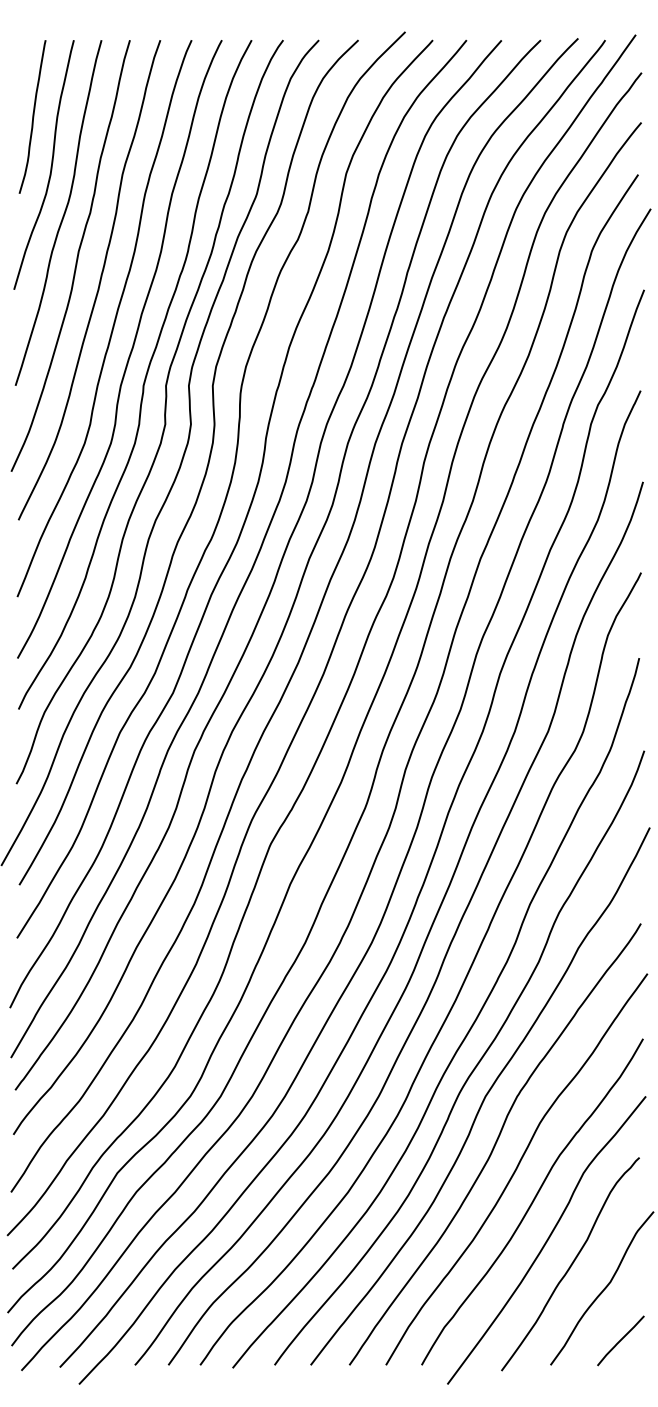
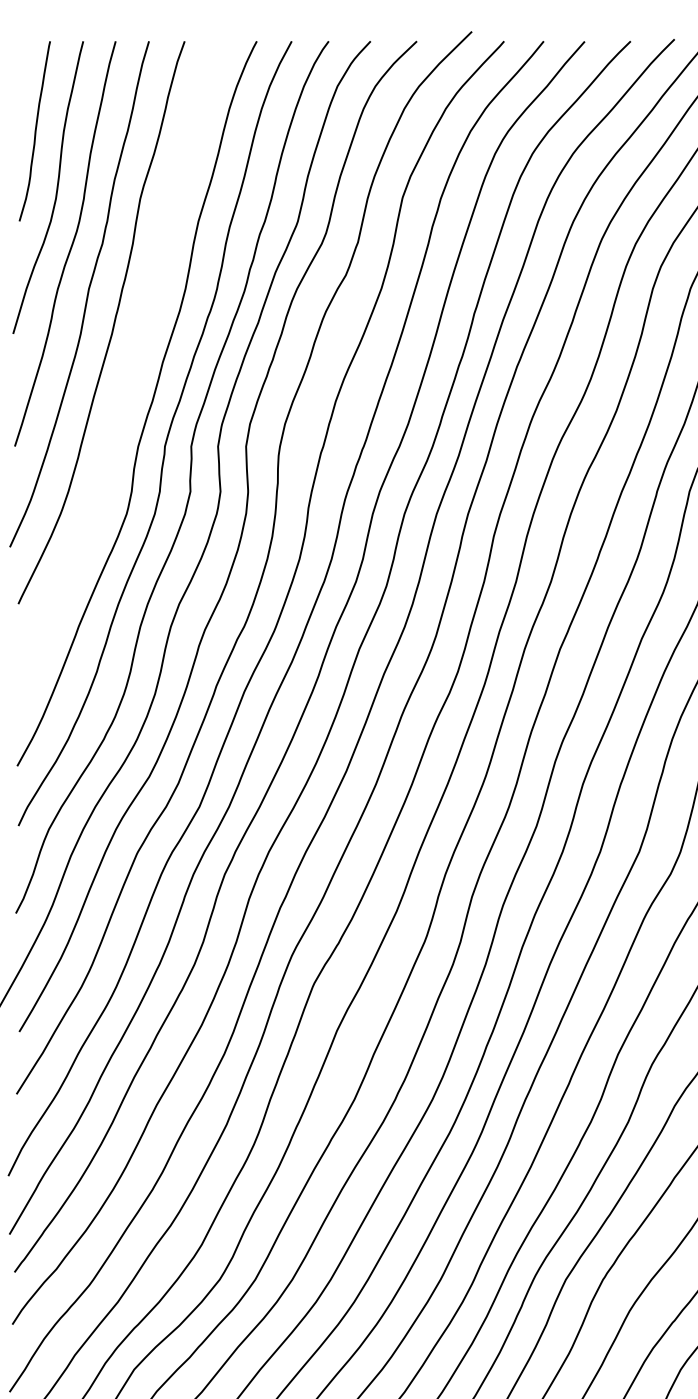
curve: (113, 321) -> (129, 371), removed

